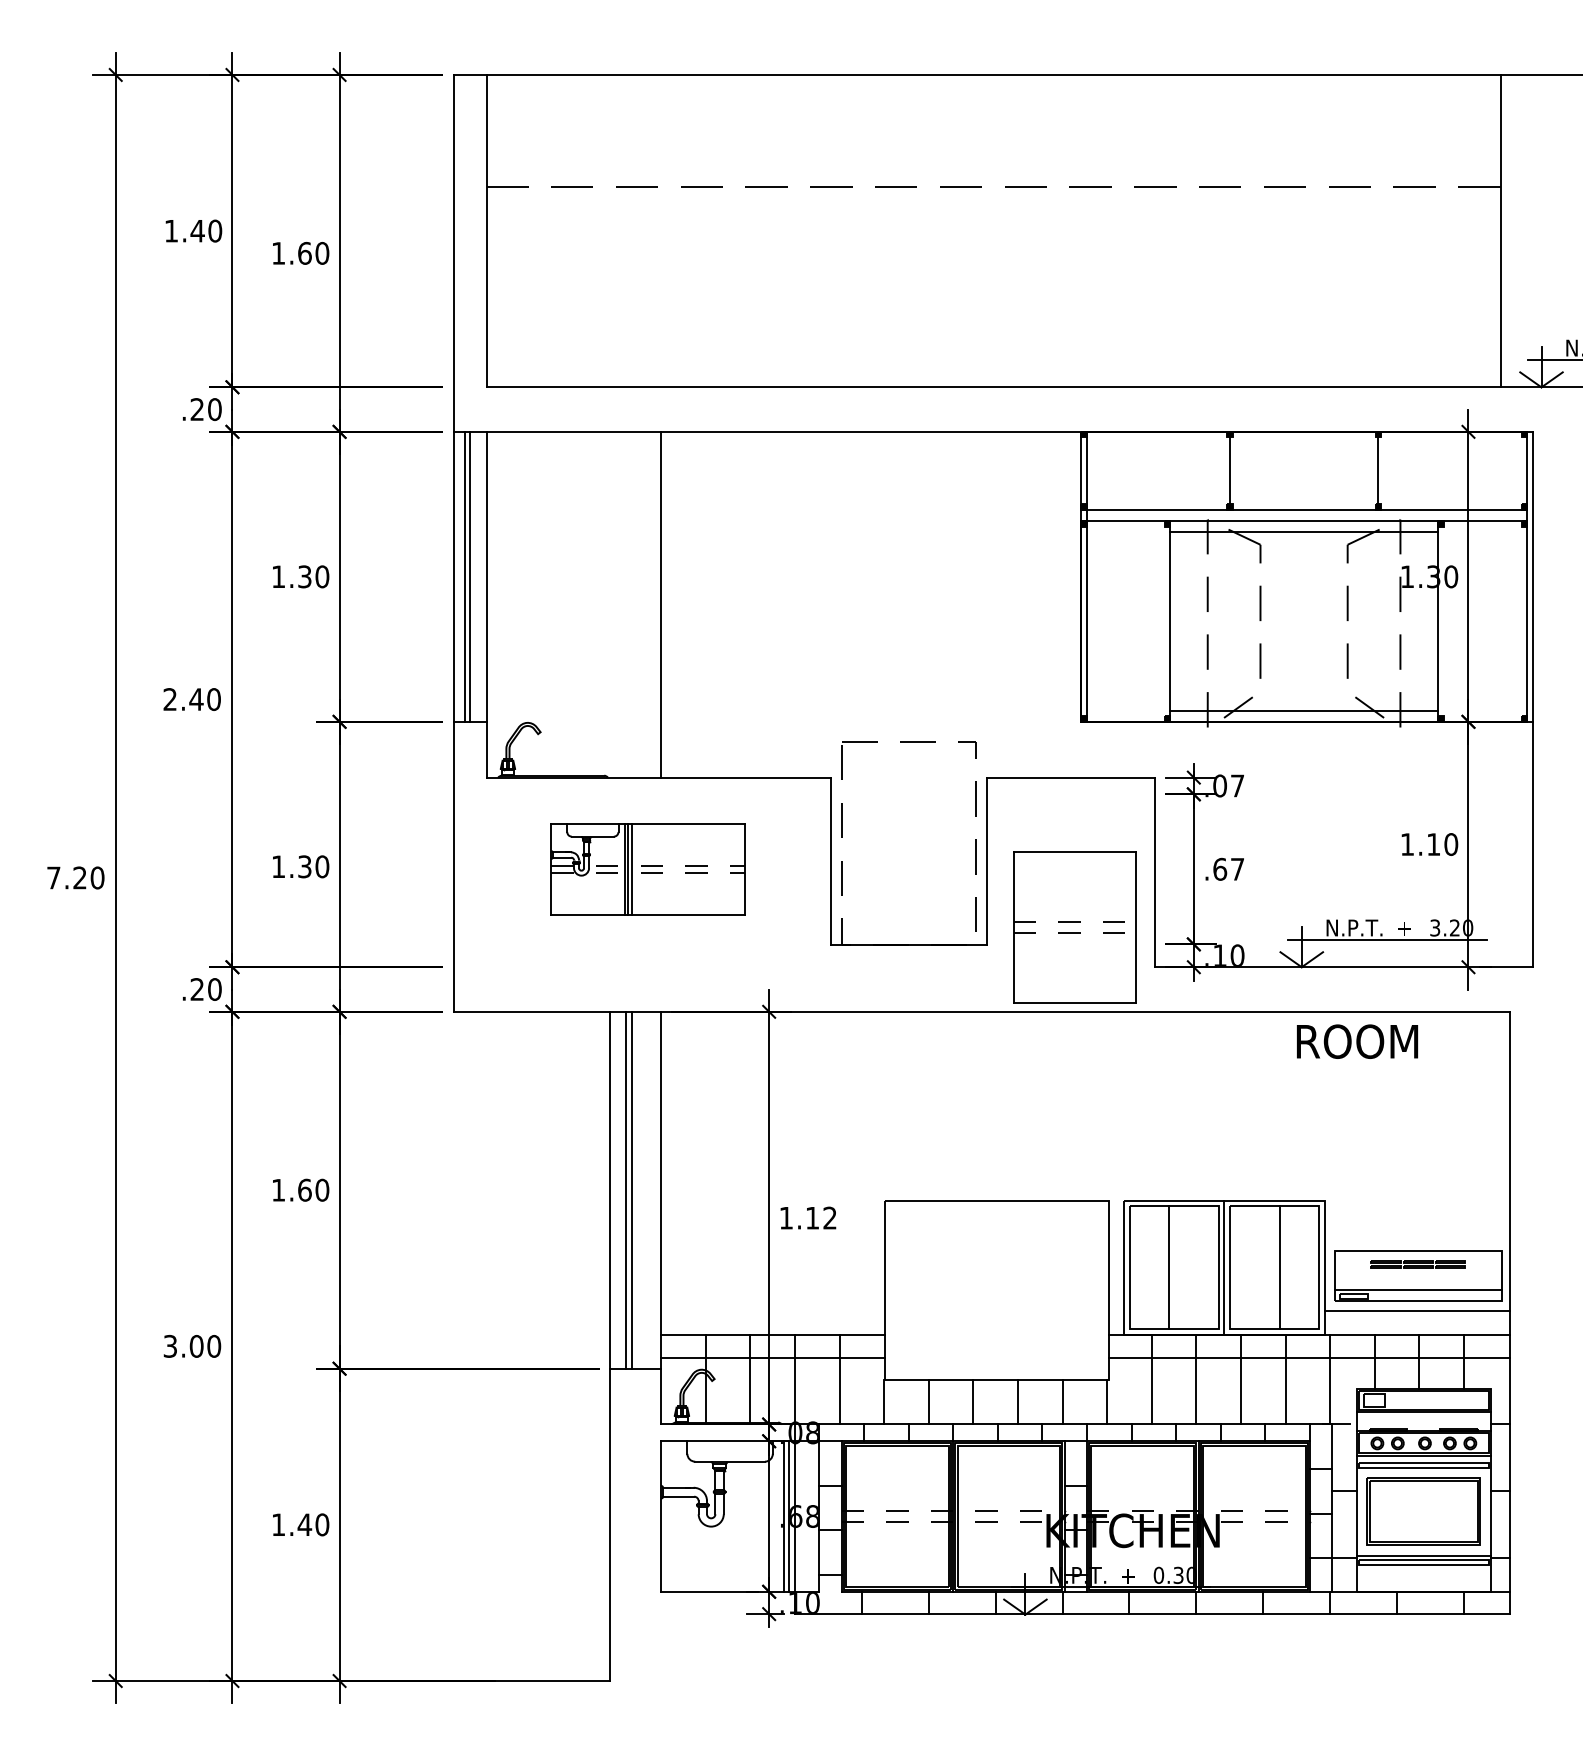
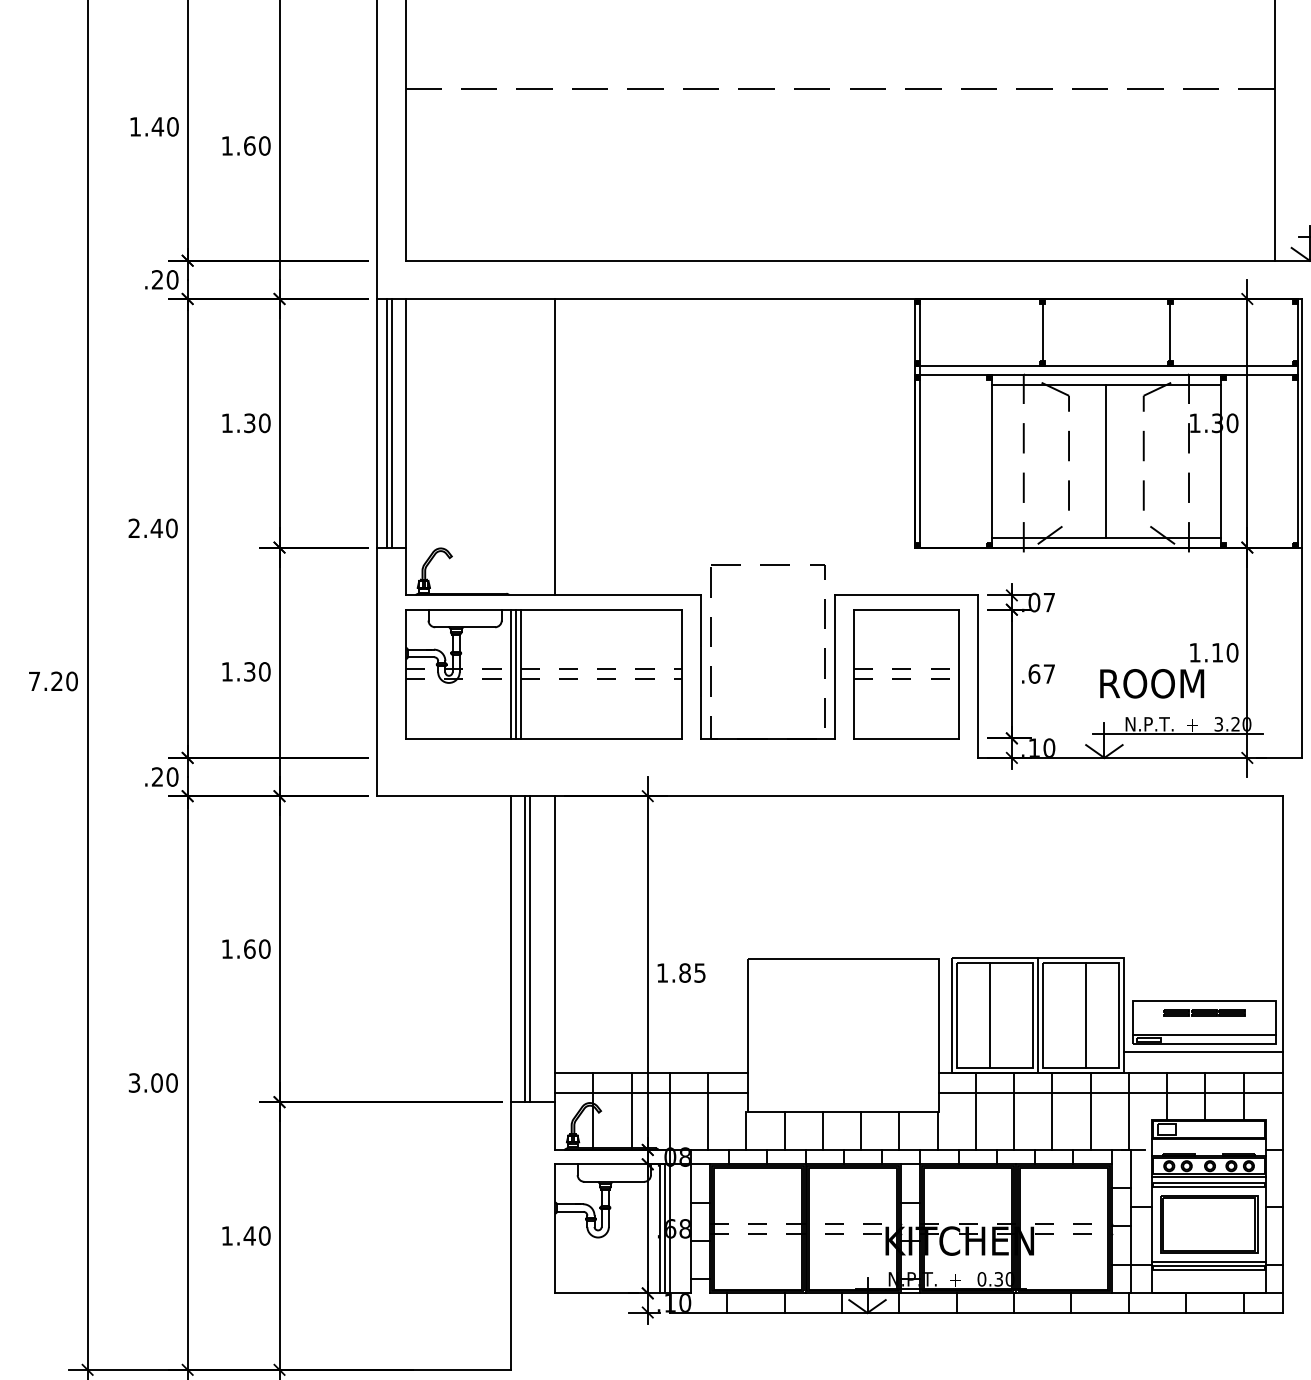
line: (1304, 621) -> (1106, 461), added
part: (647, 869) -> (543, 674), size x1.67
part: (1074, 927) -> (906, 674), moved
text: (1357, 1041) -> (1152, 683), moved
text: (820, 1217) -> (691, 972), 1.12 -> 1.85

